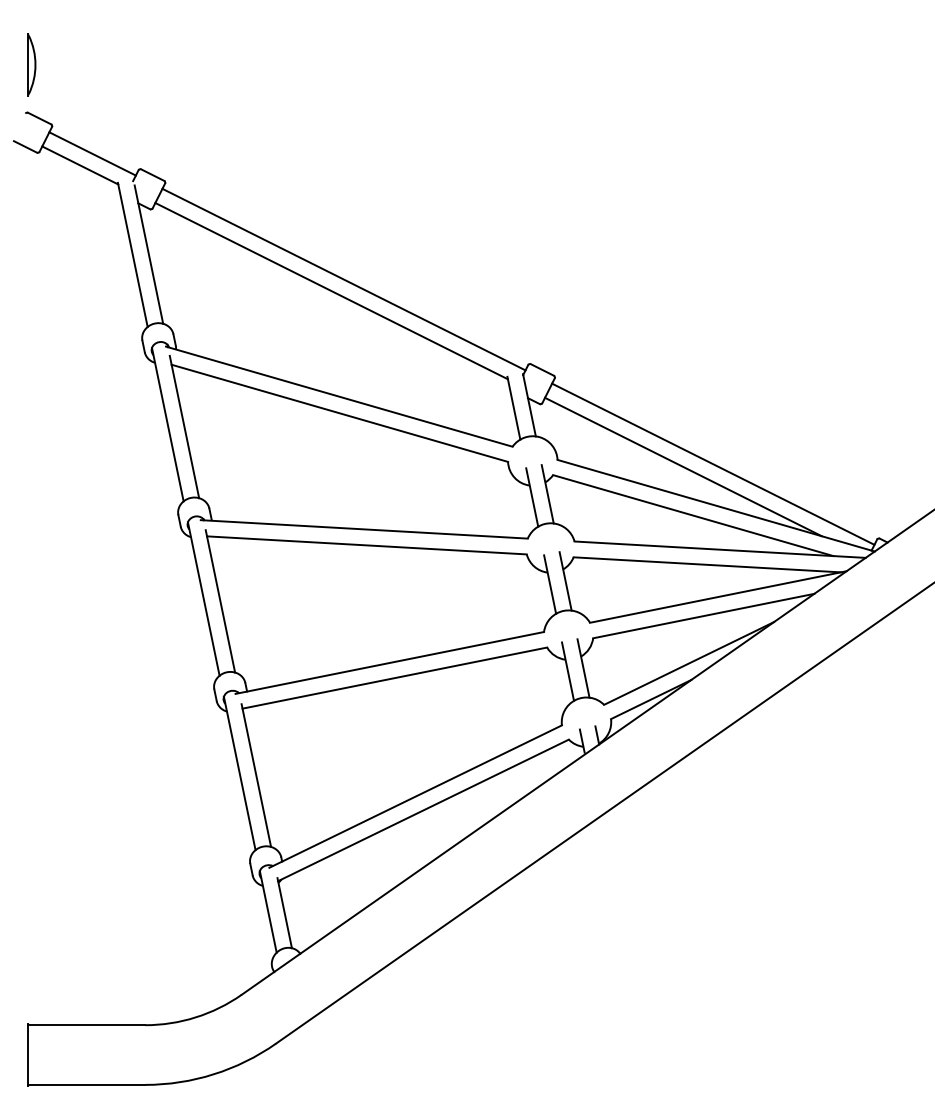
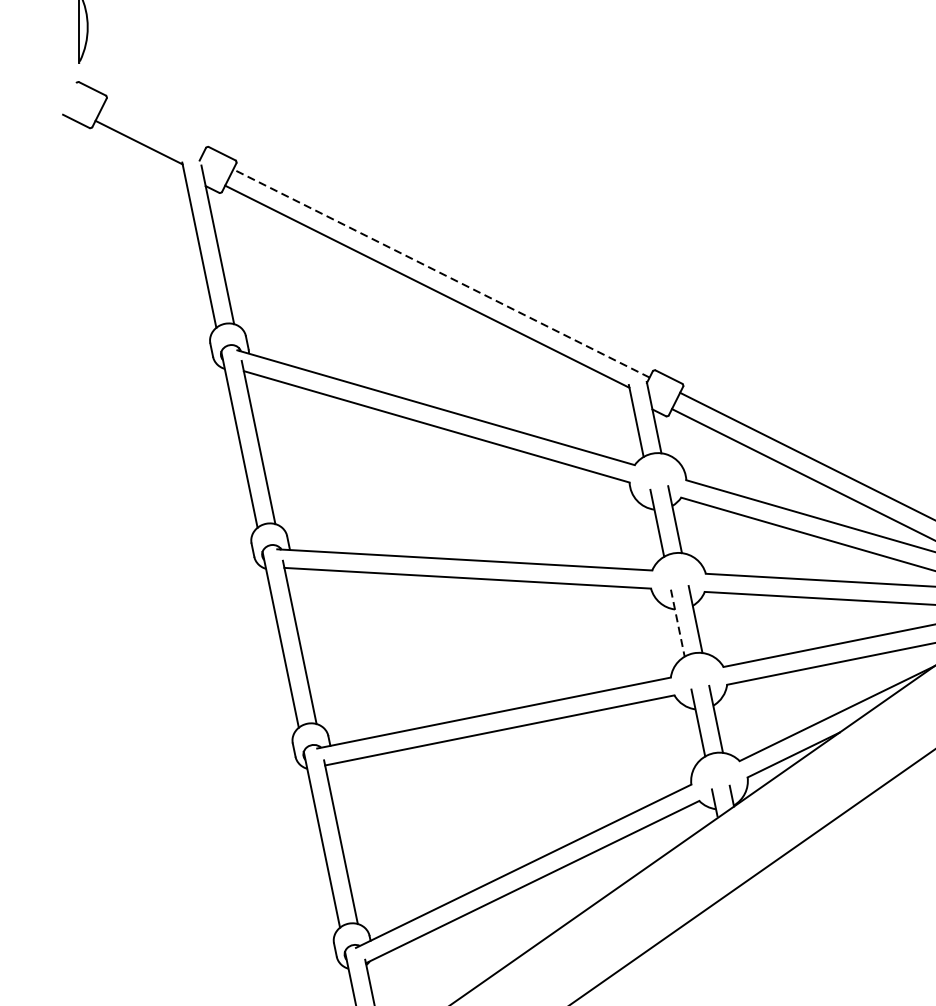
line: (92, 153) -> (153, 128), removed
line: (344, 279) -> (442, 273), solid -> dashed
line: (550, 584) -> (678, 623), solid -> dashed

